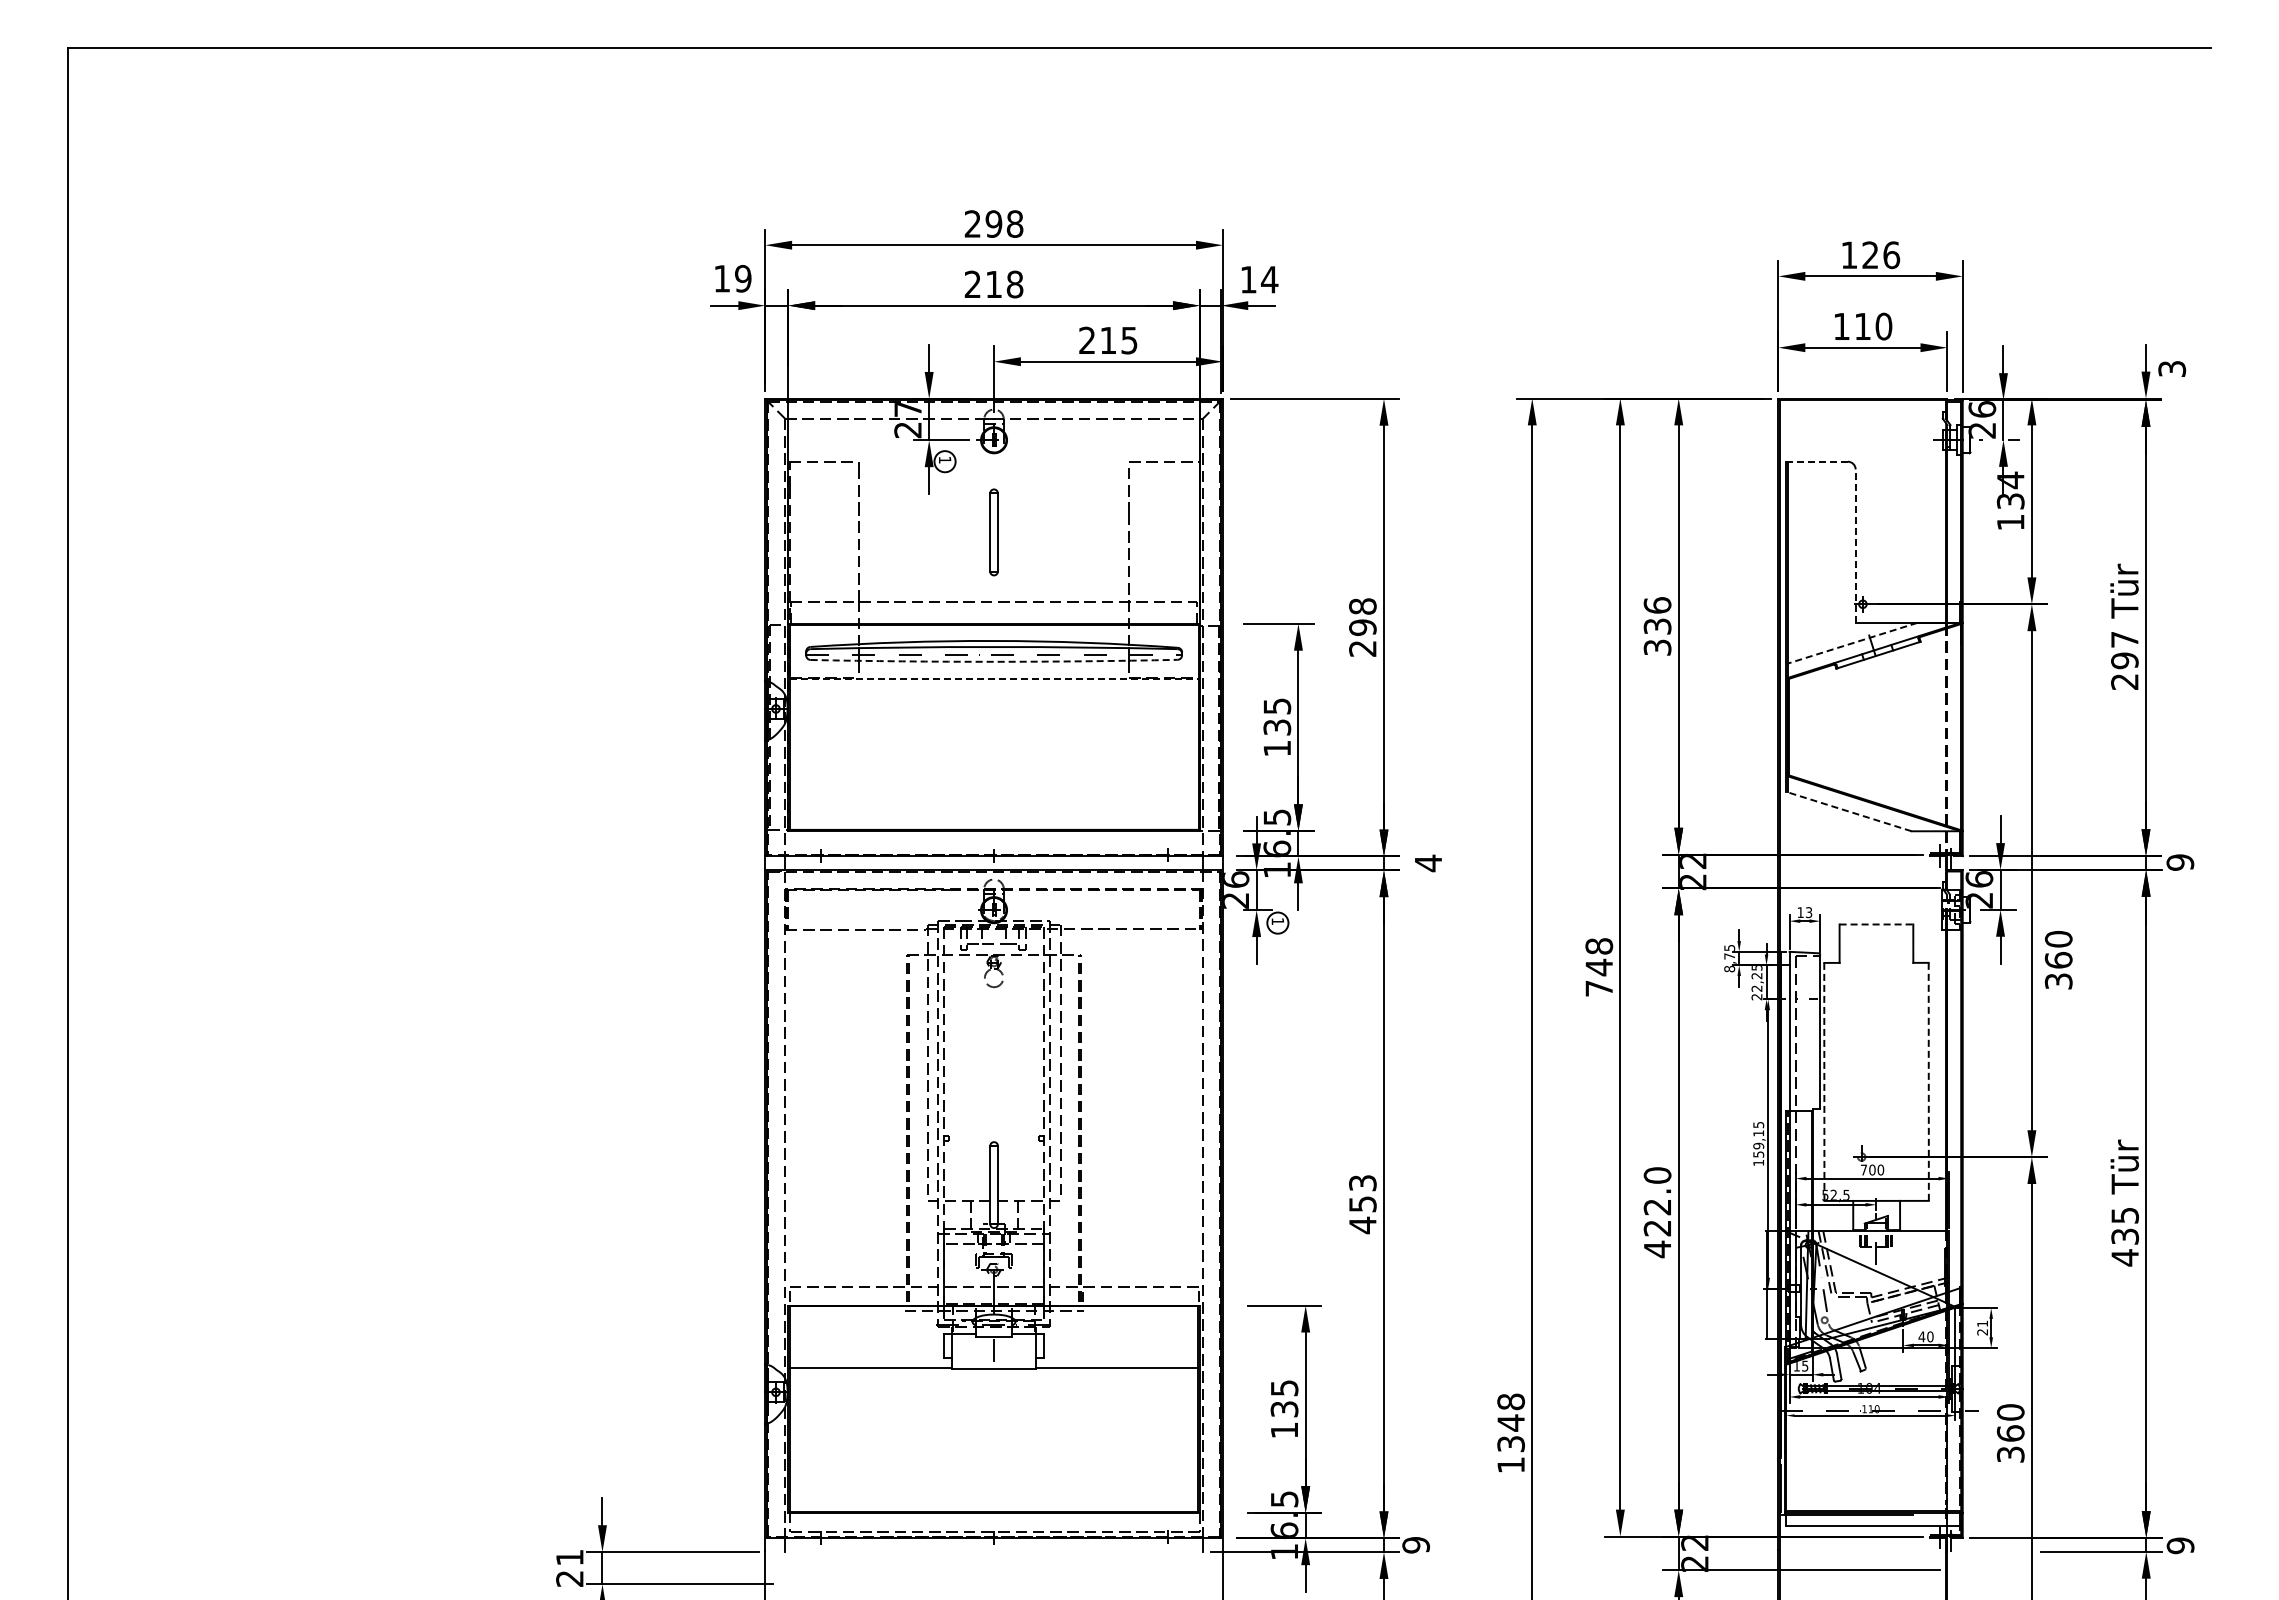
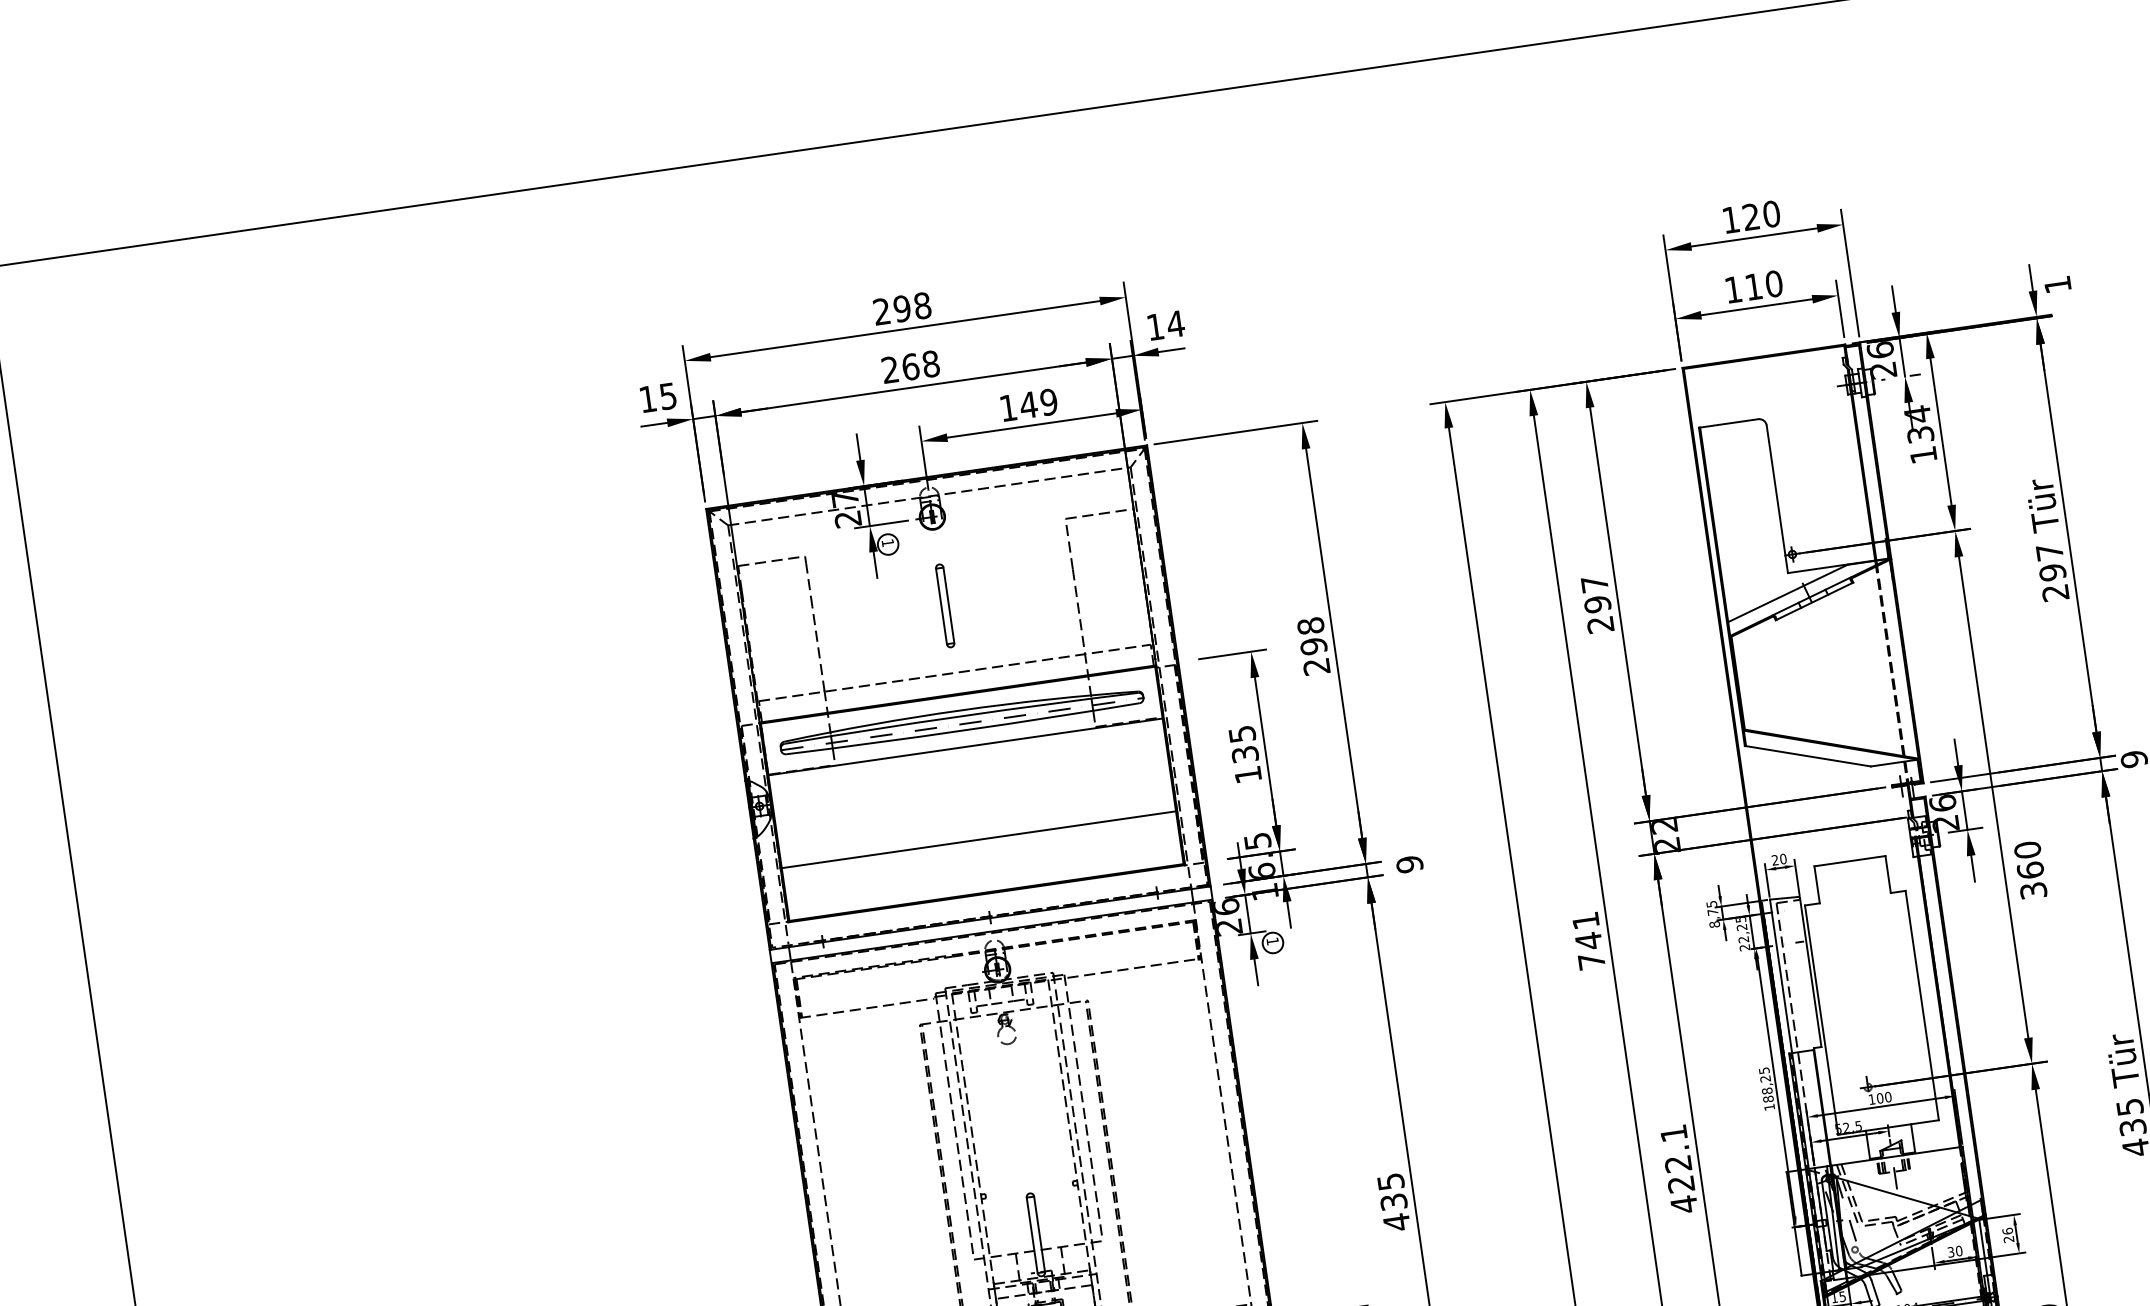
text: (1891, 254) -> (1771, 213), 126 -> 120
text: (743, 278) -> (668, 396), 19 -> 15
text: (993, 284) -> (910, 367), 218 -> 268
text: (1108, 340) -> (1028, 405), 215 -> 149
text: (2172, 368) -> (2058, 284), 3 -> 1
line: (1817, 461) -> (1728, 423), dashed -> solid
line: (1855, 545) -> (1777, 498), dashed -> solid
text: (1657, 626) -> (1597, 604), 336 -> 297
line: (1852, 643) -> (1787, 593), dashed -> solid
arc: (994, 661) -> (963, 730), dashed -> solid
line: (994, 678) -> (965, 746), dashed -> solid
line: (993, 775) -> (978, 840), added
line: (1849, 811) -> (1808, 756), dashed -> solid
text: (1428, 863) -> (1409, 864), 4 -> 9
text: (1804, 912) -> (1778, 859), 13 -> 20
line: (1876, 924) -> (1850, 861), dashed -> solid
text: (1599, 946) -> (1586, 920), 748 -> 741
line: (1824, 1082) -> (1821, 1020), dashed -> solid
line: (1928, 1082) -> (1922, 1006), dashed -> solid
text: (1758, 1143) -> (1766, 1088), 159,15 -> 188,25
text: (1863, 1169) -> (1871, 1099), 700 -> 100
text: (1657, 1175) -> (1673, 1133), 422.0 -> 422.1
text: (1362, 1193) -> (1392, 1191), 453 -> 435
text: (1982, 1323) -> (2007, 1230), 21 -> 26
text: (1921, 1336) -> (1950, 1251), 40 -> 30

